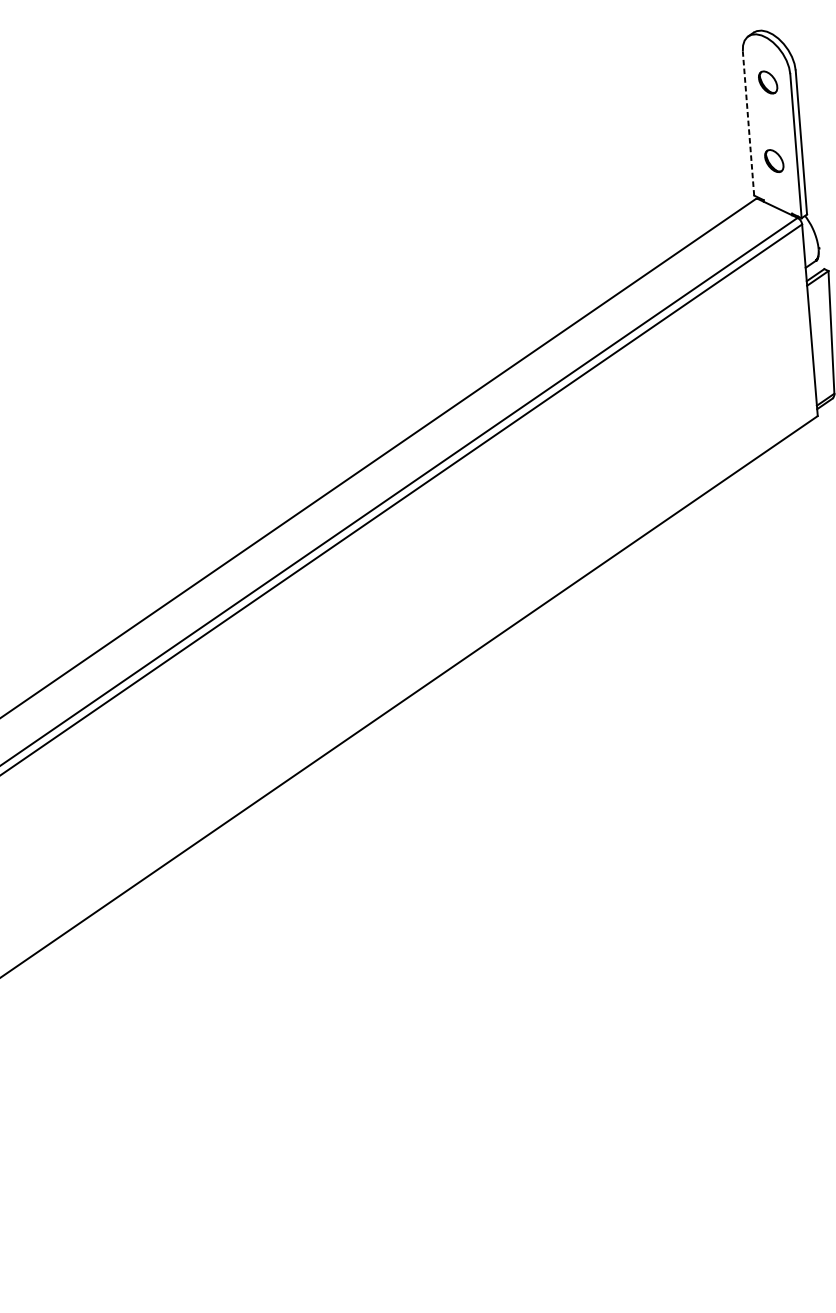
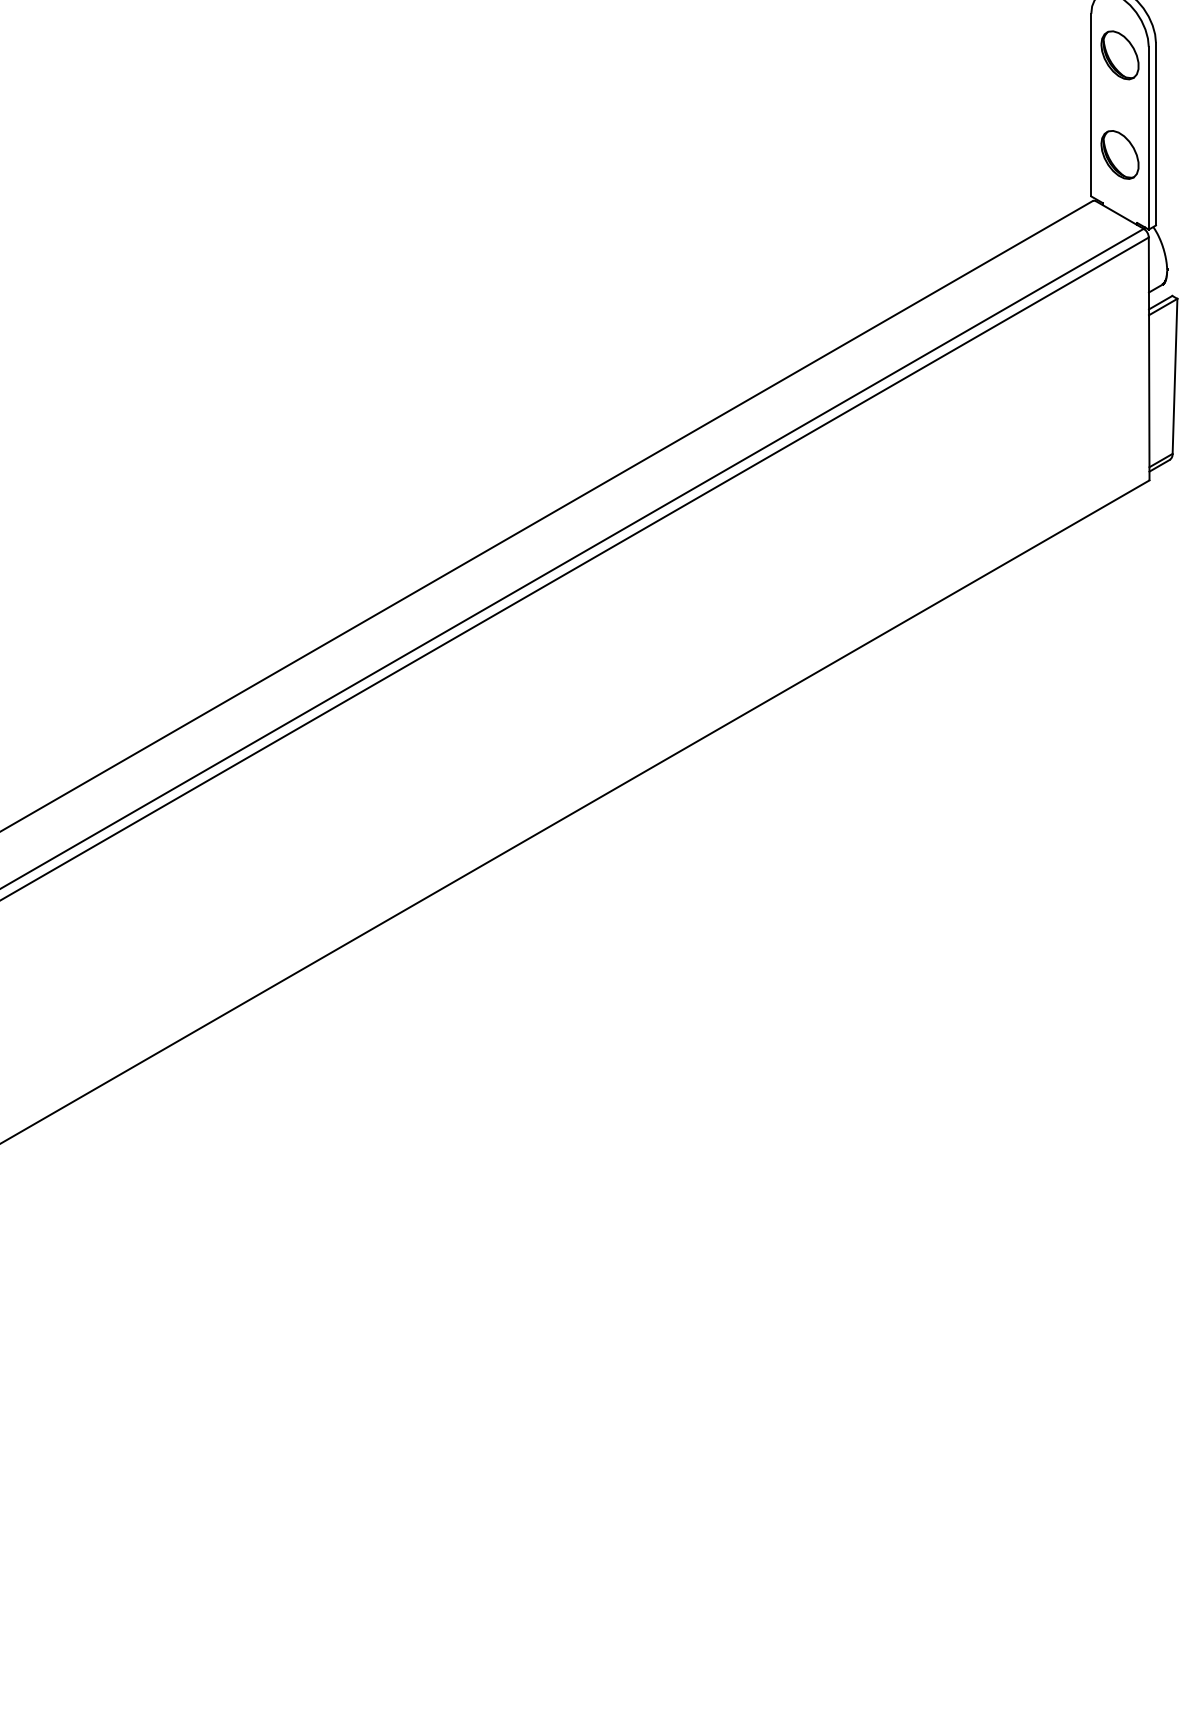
part: (767, 82) -> (1119, 55), size x1.67
line: (748, 123) -> (1091, 104), dashed -> solid
part: (773, 160) -> (1119, 154), size x1.67

